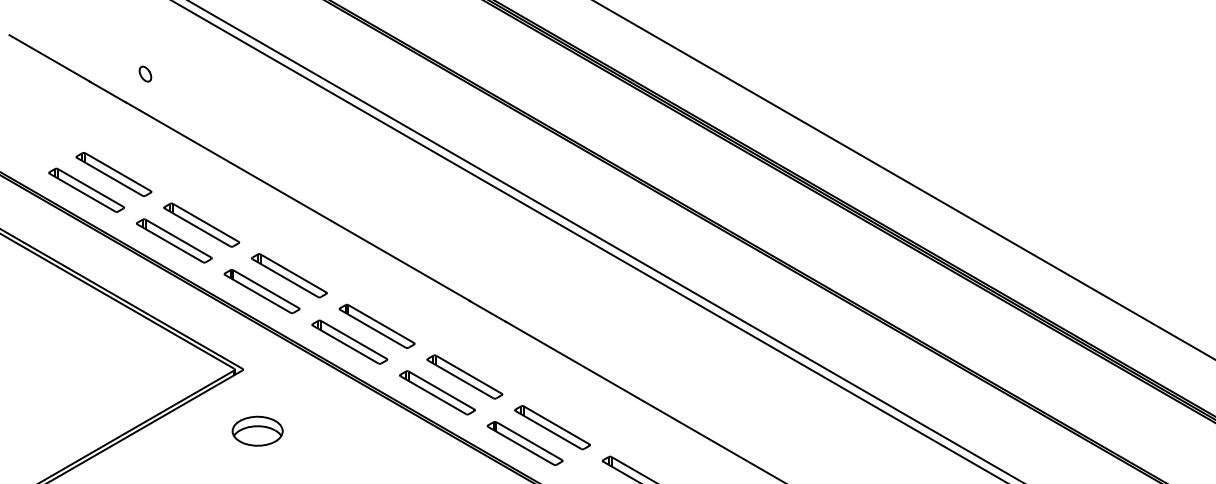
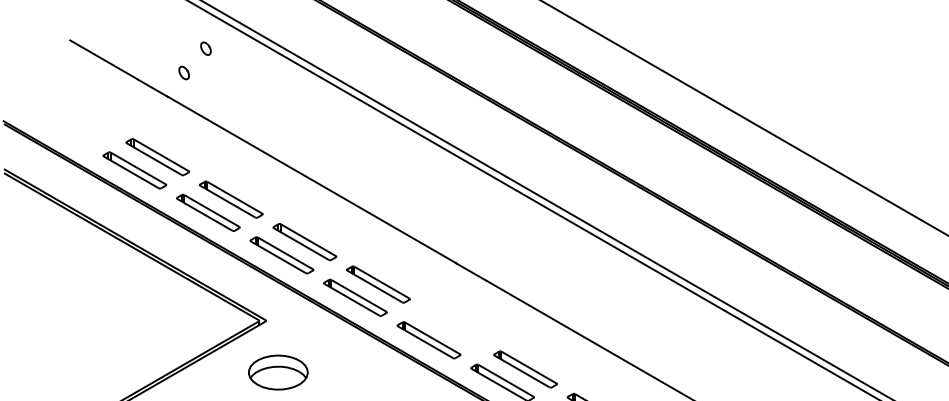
part: (171, 44) -> (205, 48), added
part: (464, 376) -> (451, 326), removed
part: (257, 430) -> (278, 371), size x1.4

